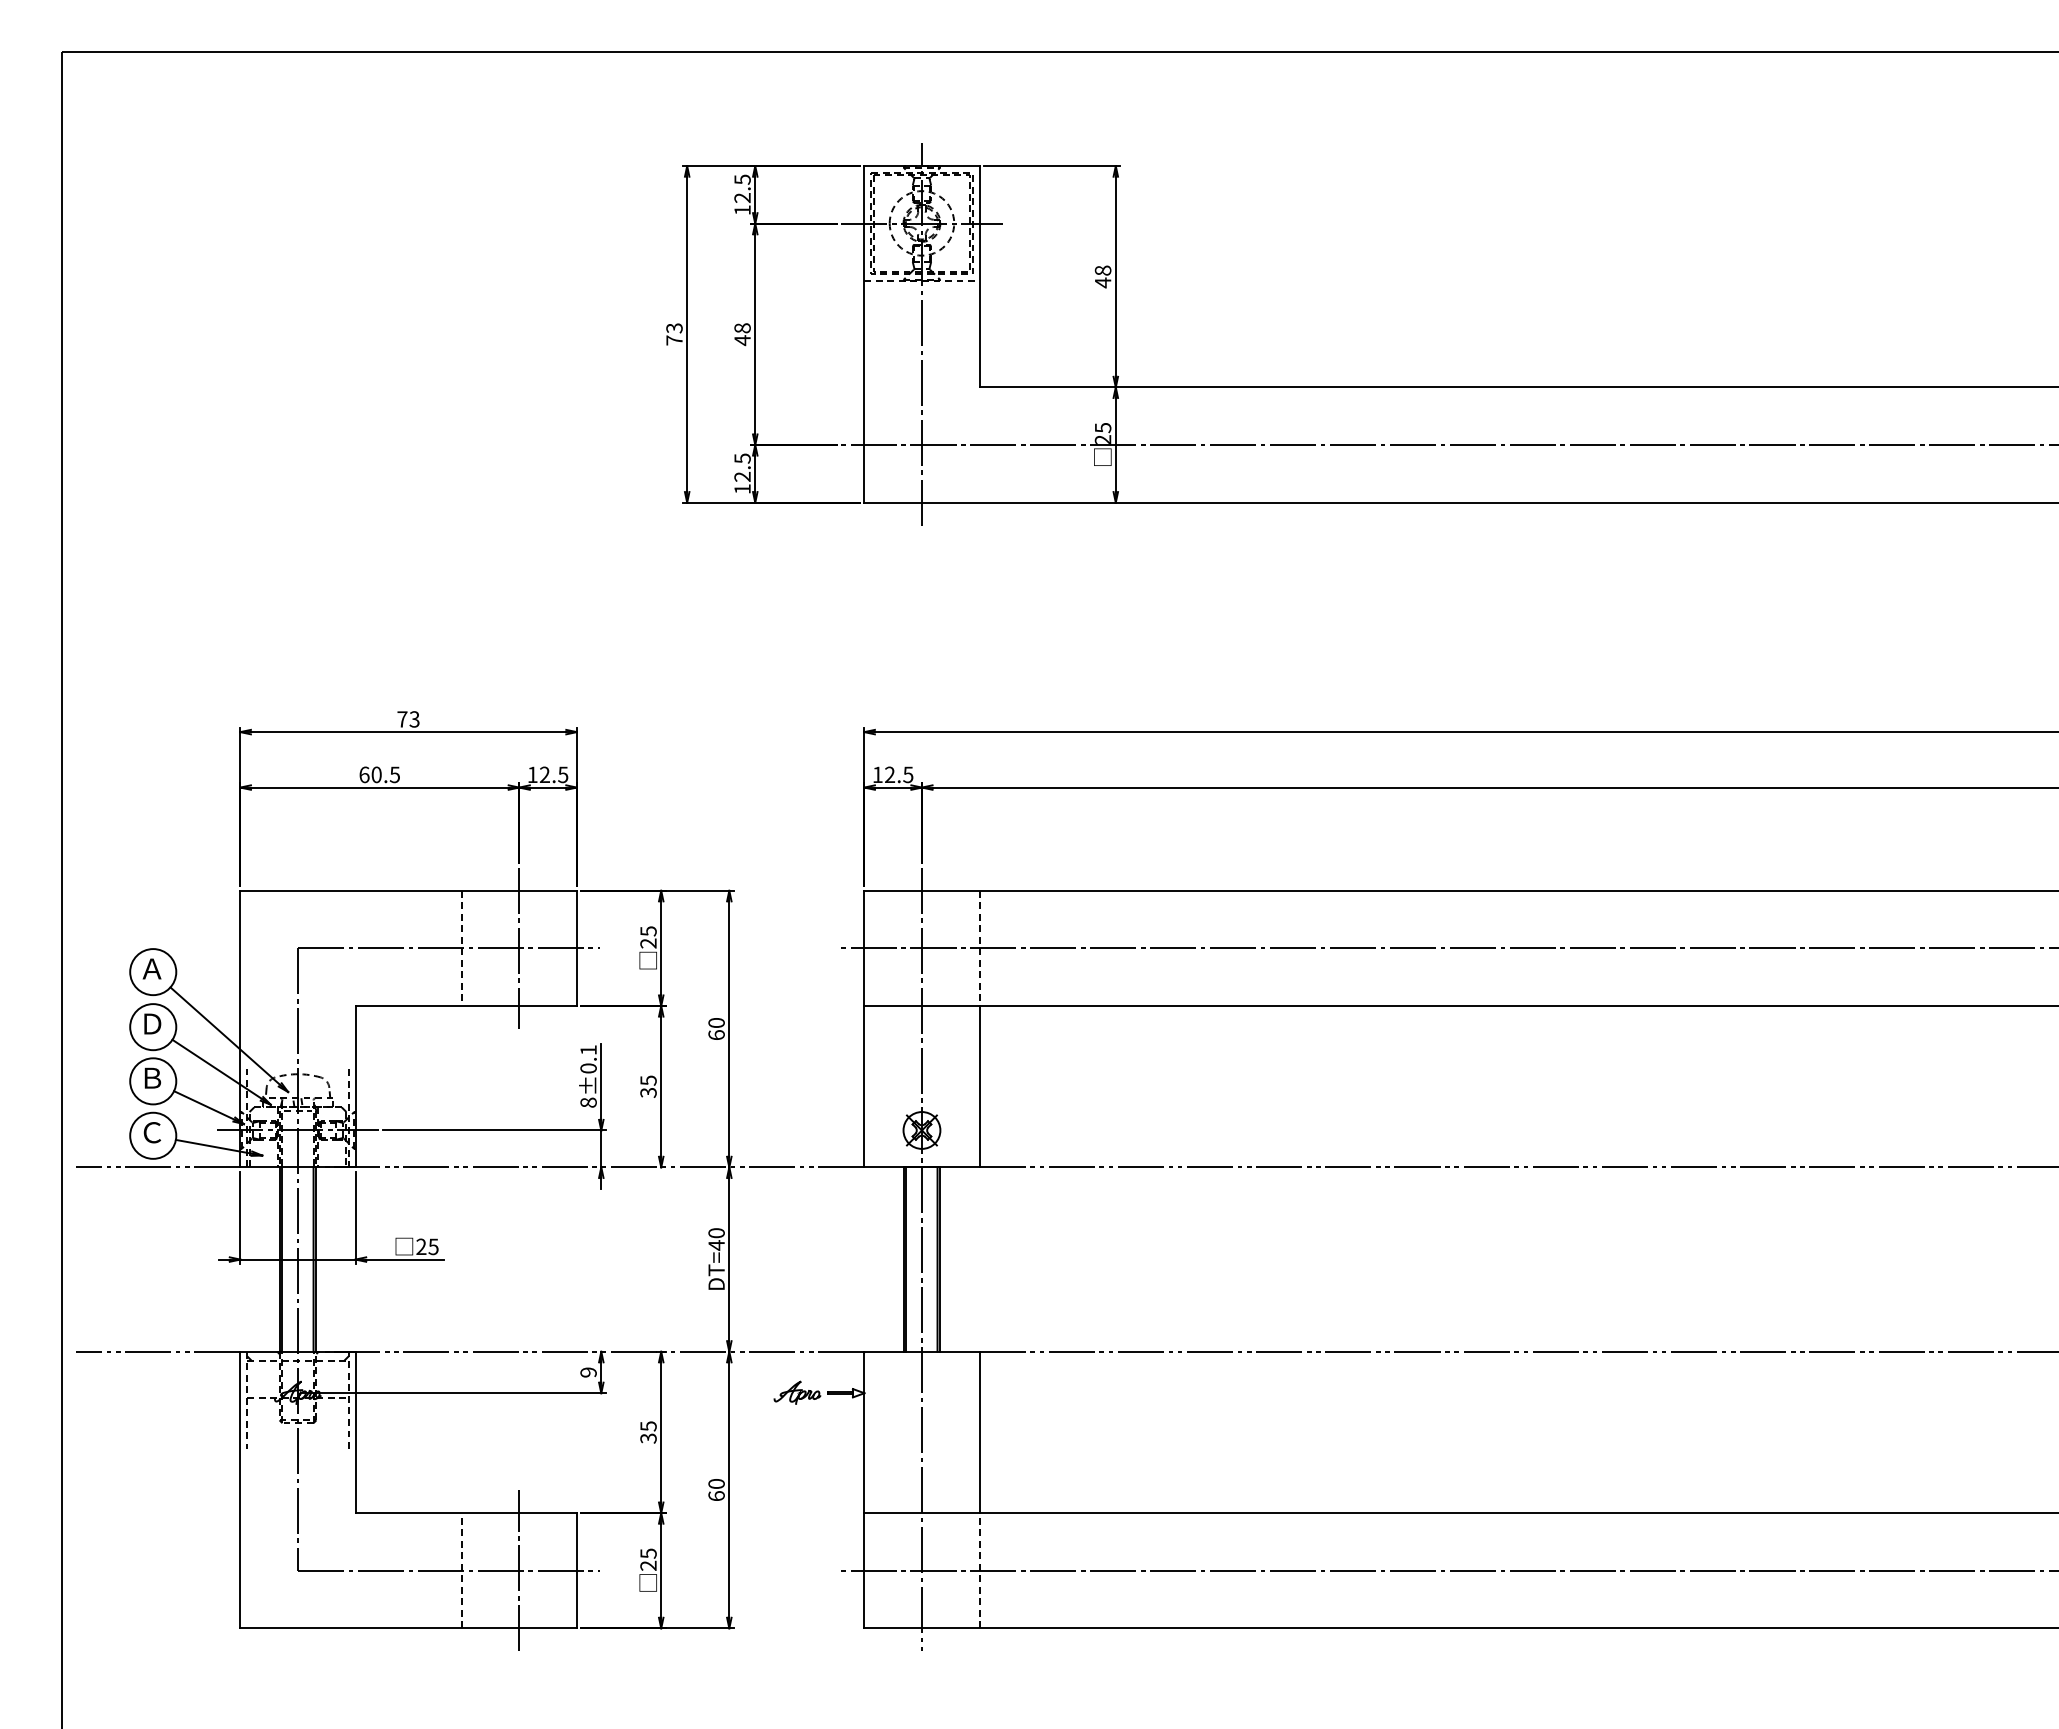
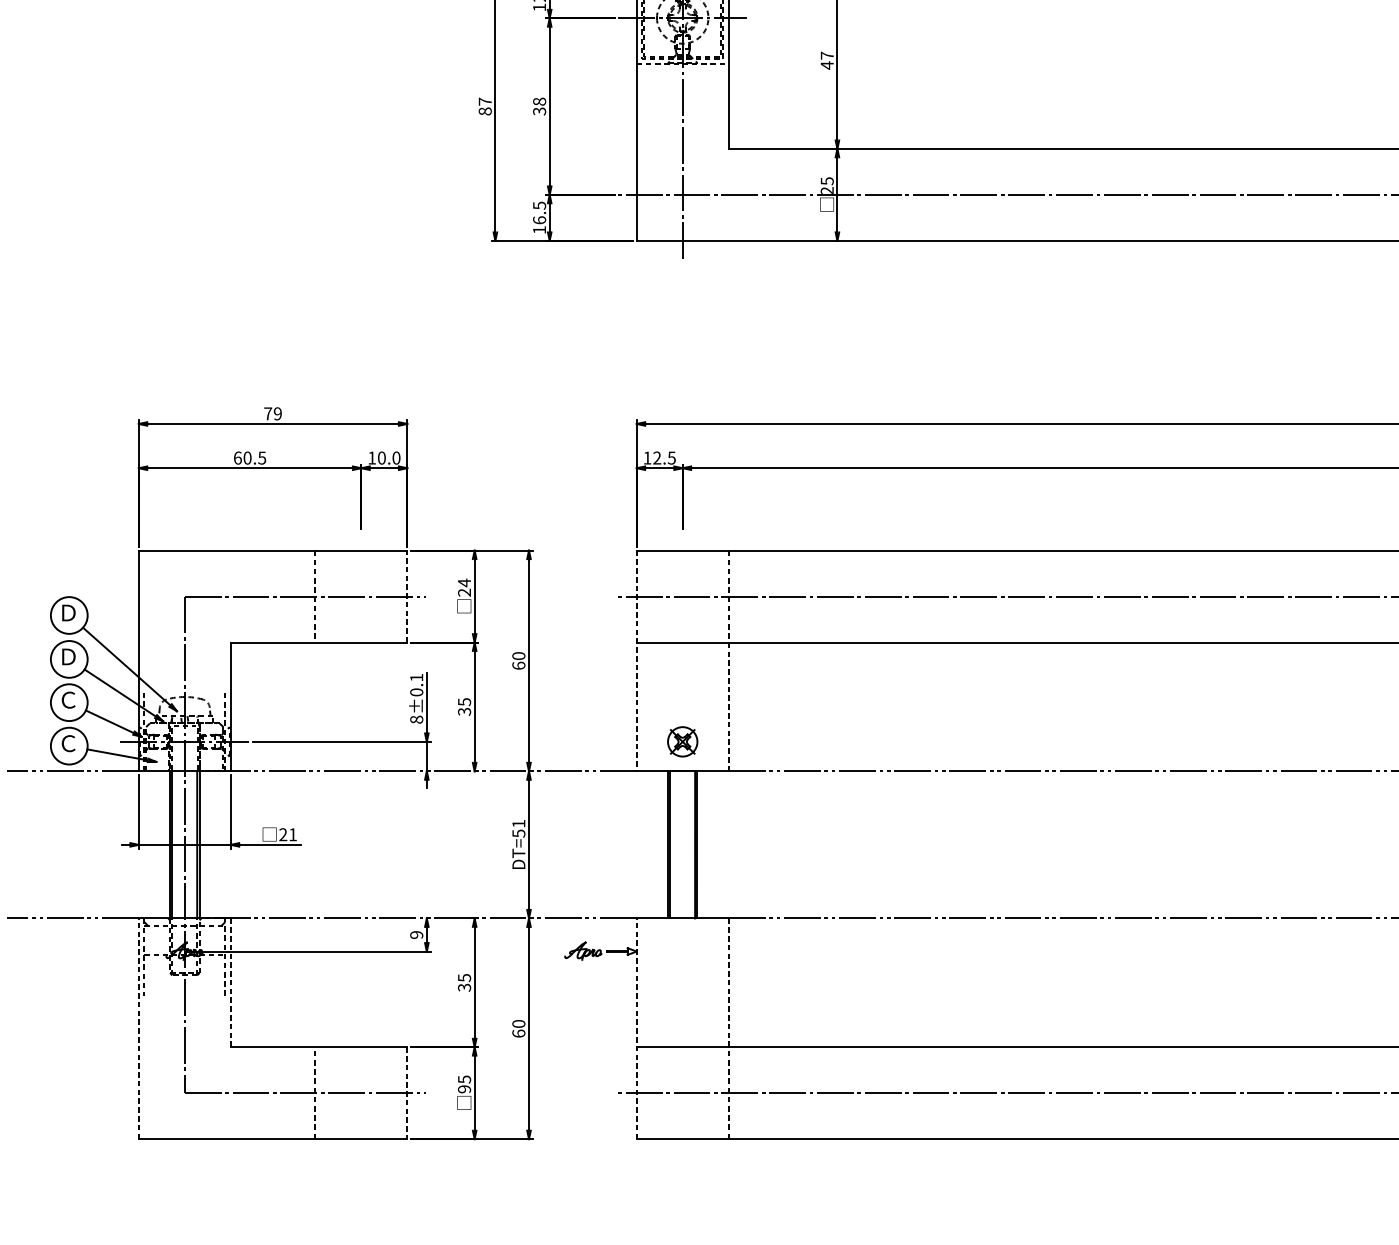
text: (1102, 270) -> (826, 55), 48 -> 47
text: (674, 334) -> (485, 106), 73 -> 87
text: (742, 340) -> (539, 111), 48 -> 38
text: (742, 476) -> (539, 219), 12.5 -> 16.5
text: (414, 719) -> (277, 413), 73 -> 79
text: (553, 774) -> (388, 457), 12.5 -> 10.0
text: (648, 930) -> (464, 582), 25 -> 24
line: (519, 948) -> (361, 596), removed
line: (576, 948) -> (407, 596), solid -> dashed
text: (151, 968) -> (67, 612), Ａ -> Ｄ
line: (864, 1029) -> (636, 661), solid -> dashed
text: (152, 1077) -> (68, 699), Ｂ -> Ｃ
line: (979, 1086) -> (728, 706), solid -> dashed
text: (716, 1239) -> (518, 828), DT=40 -> DT=51
text: (433, 1246) -> (292, 834), 25 -> 21
line: (921, 1259) -> (682, 844), removed
line: (355, 1432) -> (230, 982), solid -> dashed
line: (979, 1432) -> (728, 982), solid -> dashed
line: (240, 1489) -> (138, 1028), solid -> dashed
line: (864, 1489) -> (636, 1028), solid -> dashed
text: (648, 1565) -> (464, 1089), 25 -> 95
line: (519, 1570) -> (361, 1093), removed
line: (576, 1570) -> (407, 1093), solid -> dashed

